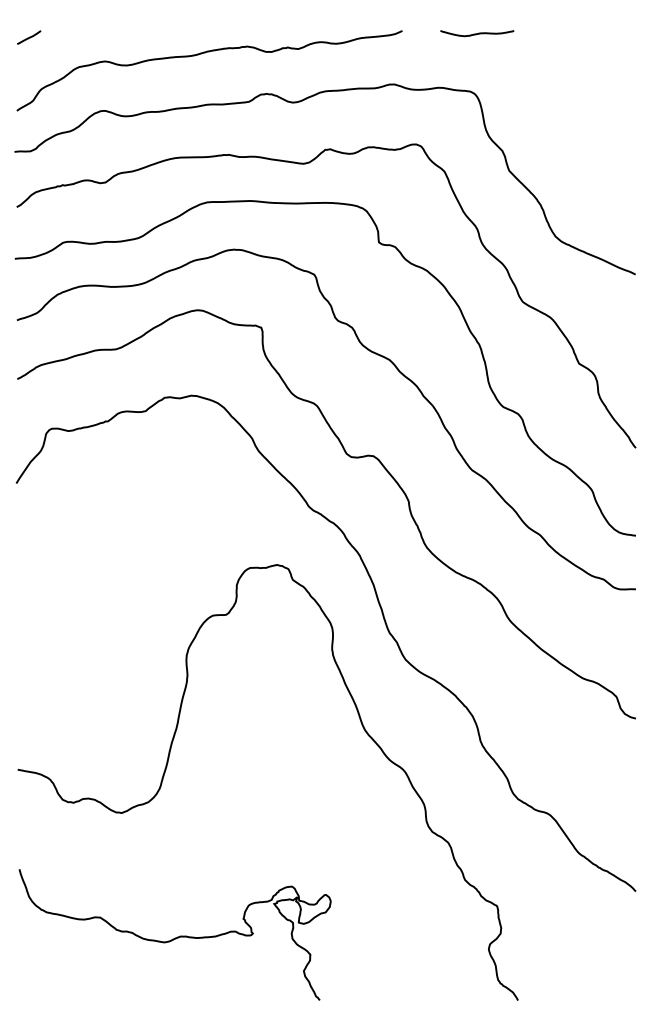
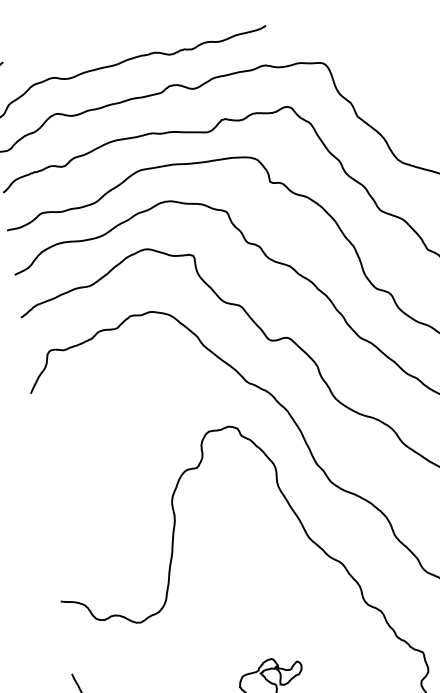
curve: (477, 33) -> (320, 20), removed

